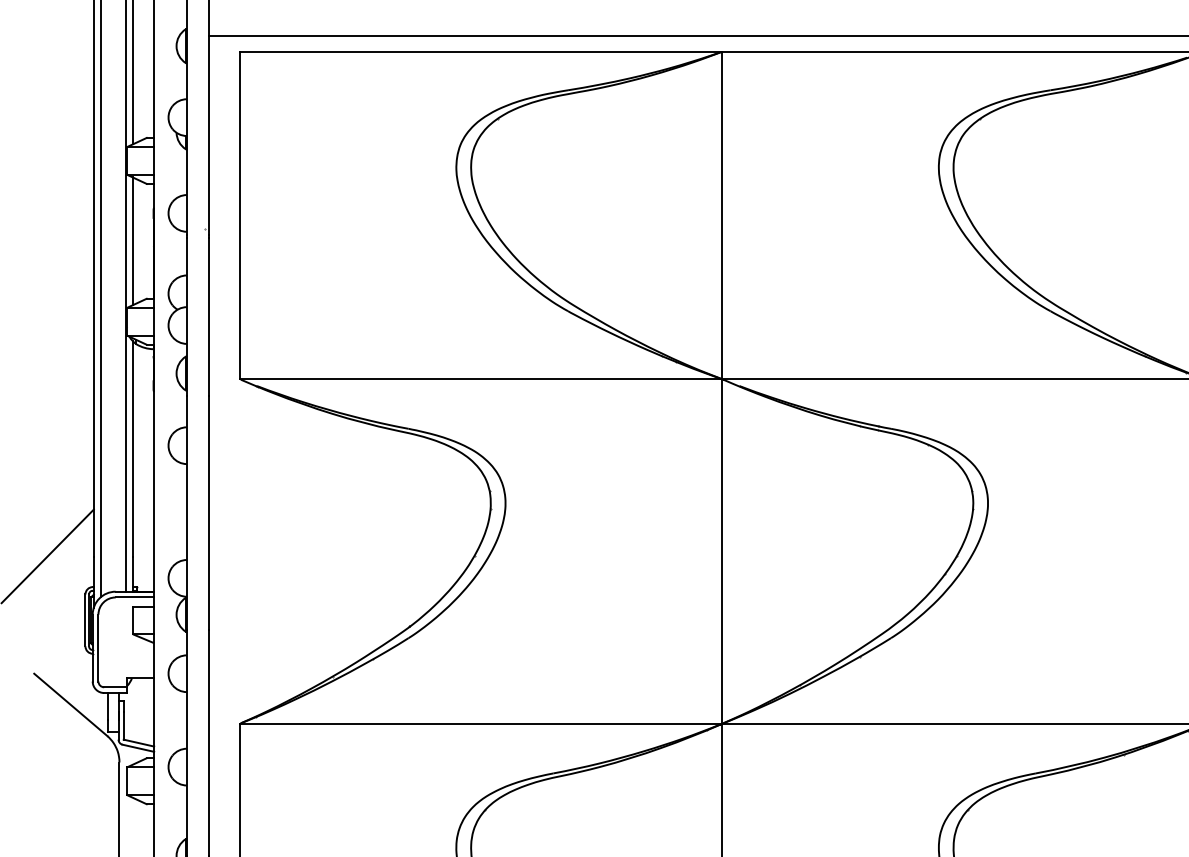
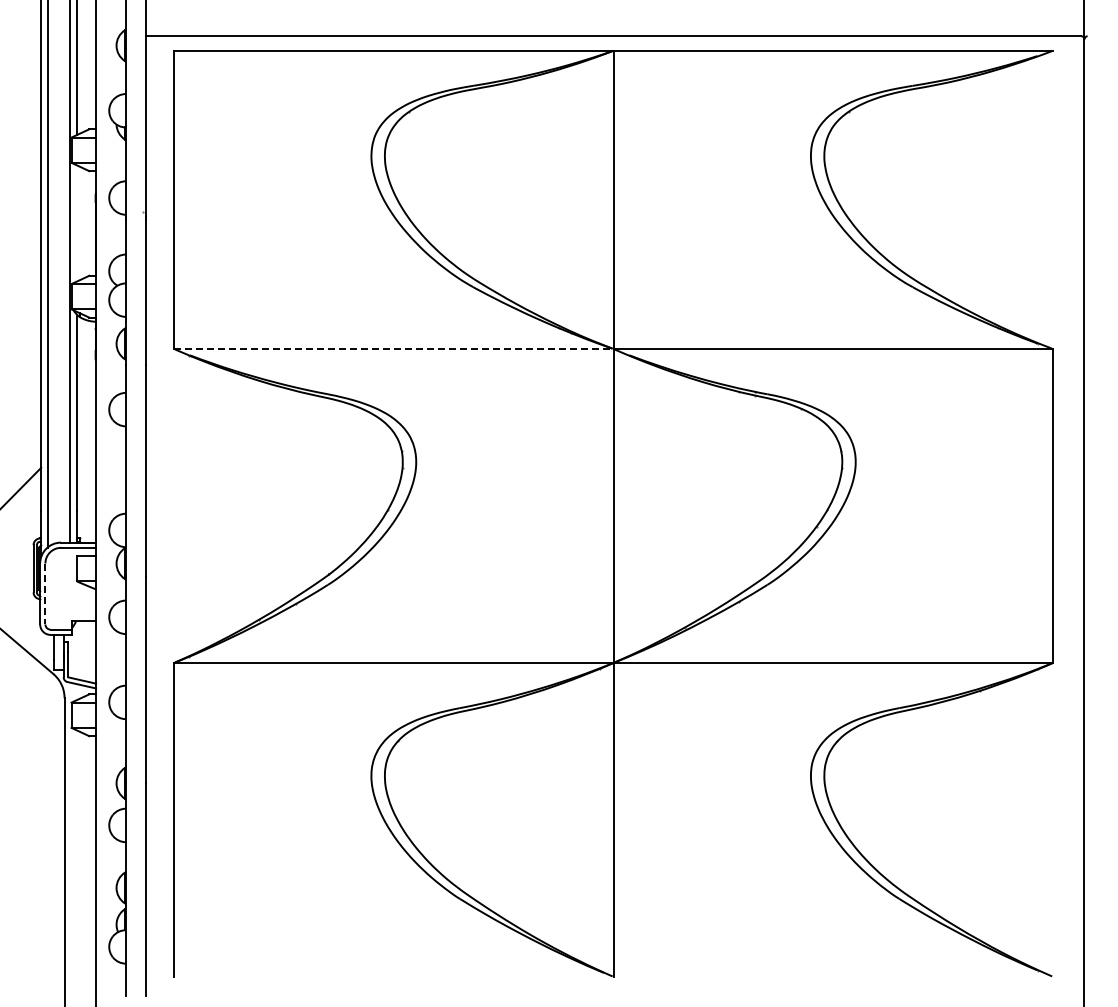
line: (132, 241) -> (76, 223), removed
line: (480, 379) -> (393, 349), solid -> dashed
line: (98, 648) -> (45, 594), solid -> dashed

